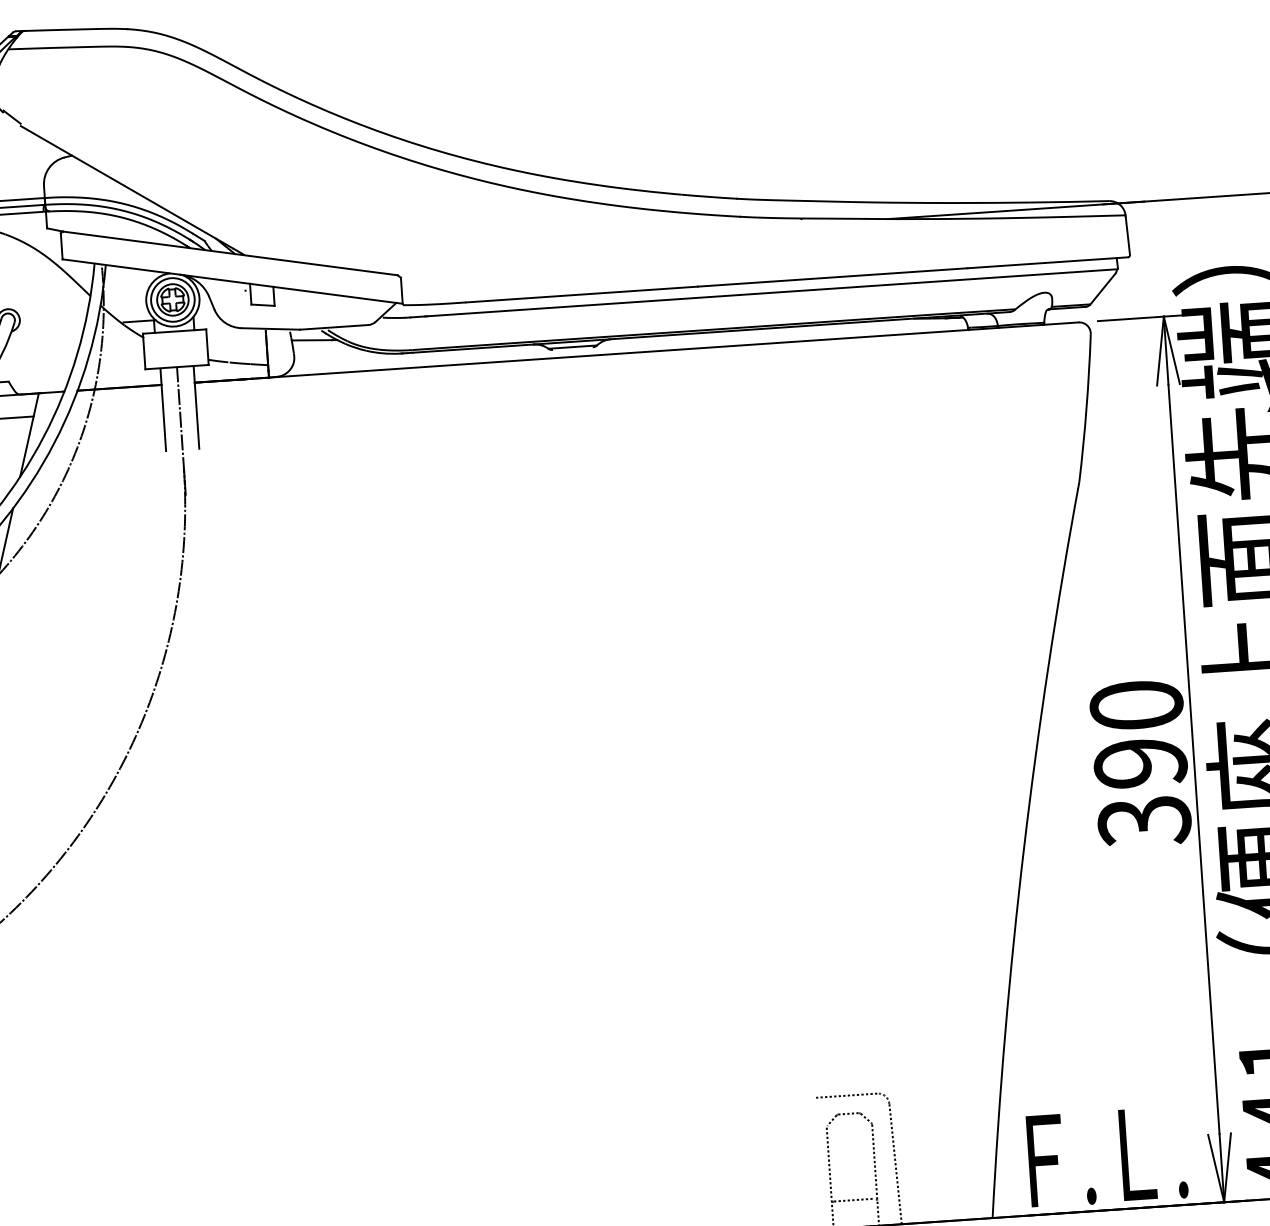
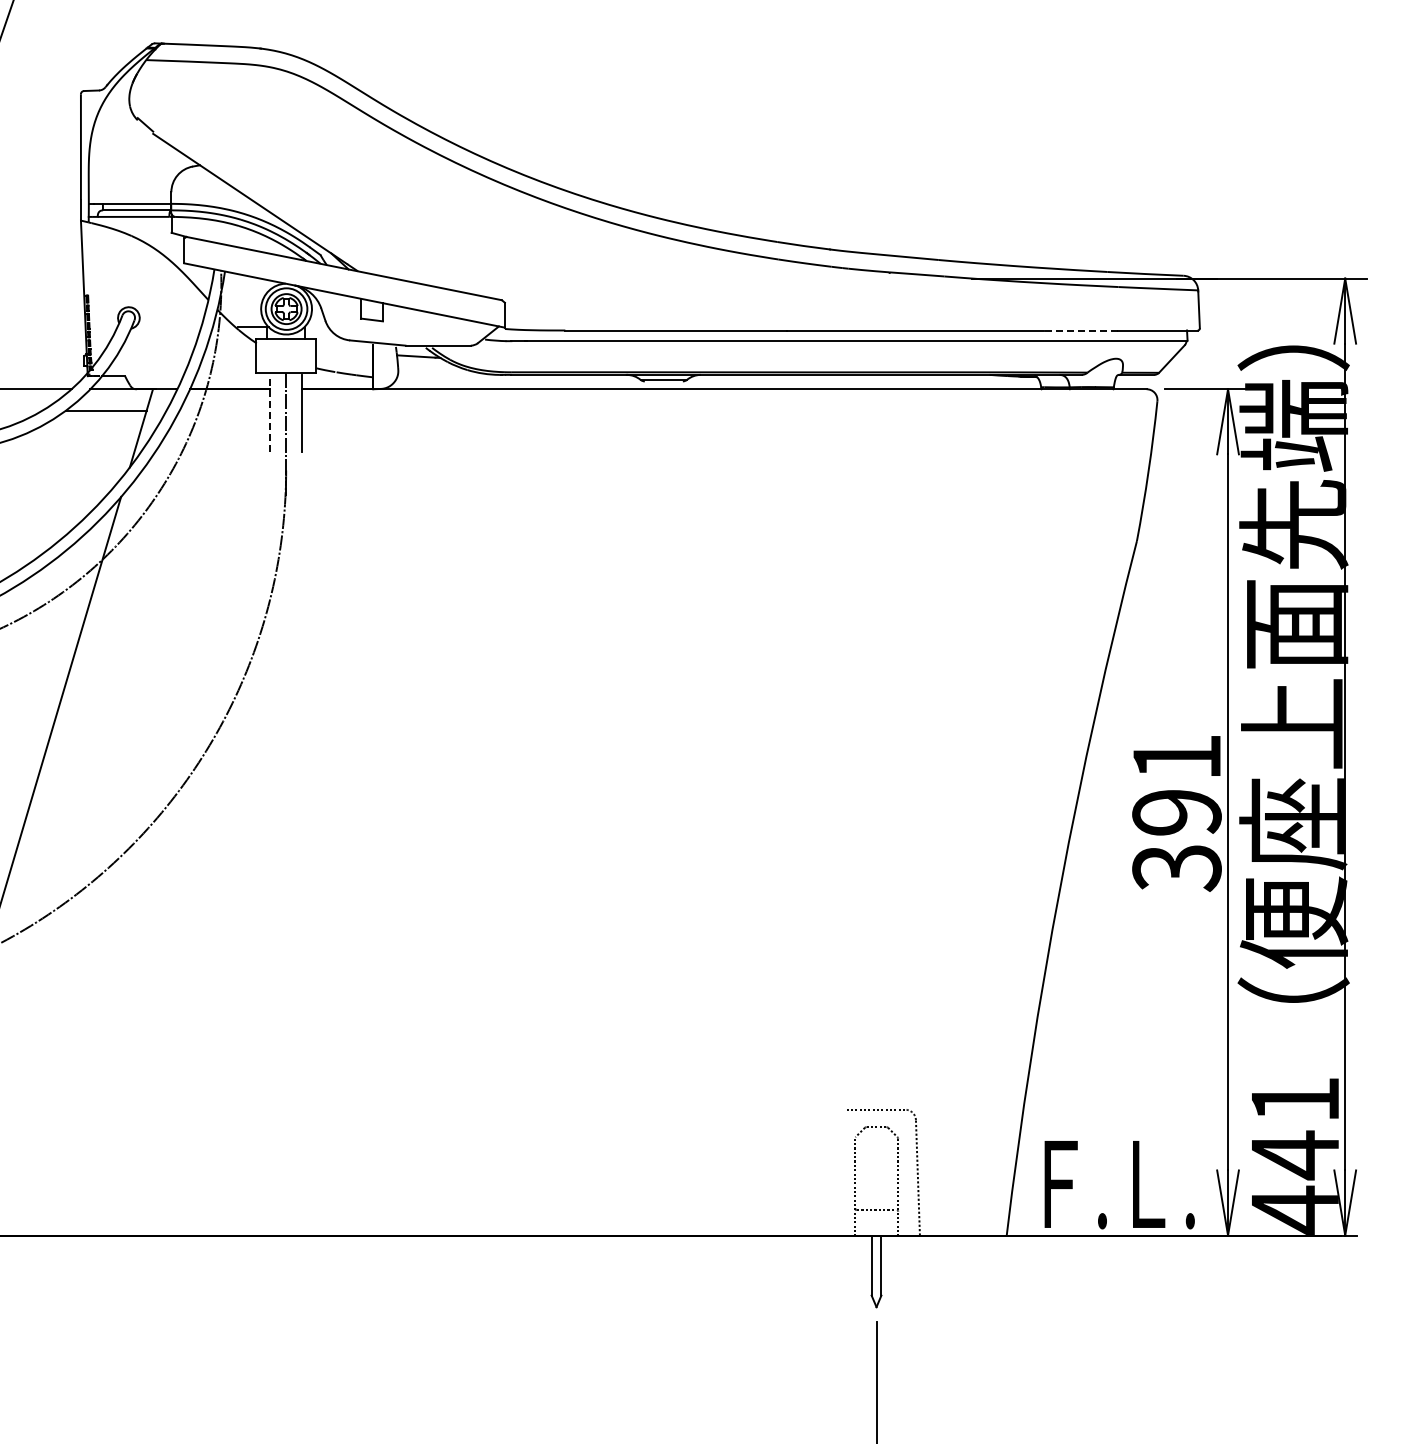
line: (1006, 265) -> (1081, 330), solid -> dashed
line: (163, 410) -> (270, 413), solid -> dashed
text: (1136, 704) -> (1176, 756), 390 -> 391

